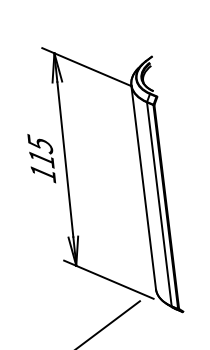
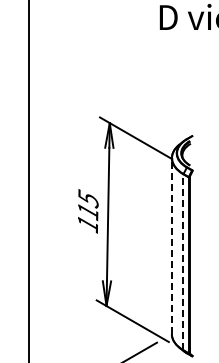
line: (143, 187) -> (171, 246), solid -> dashed
line: (159, 204) -> (183, 262), solid -> dashed

